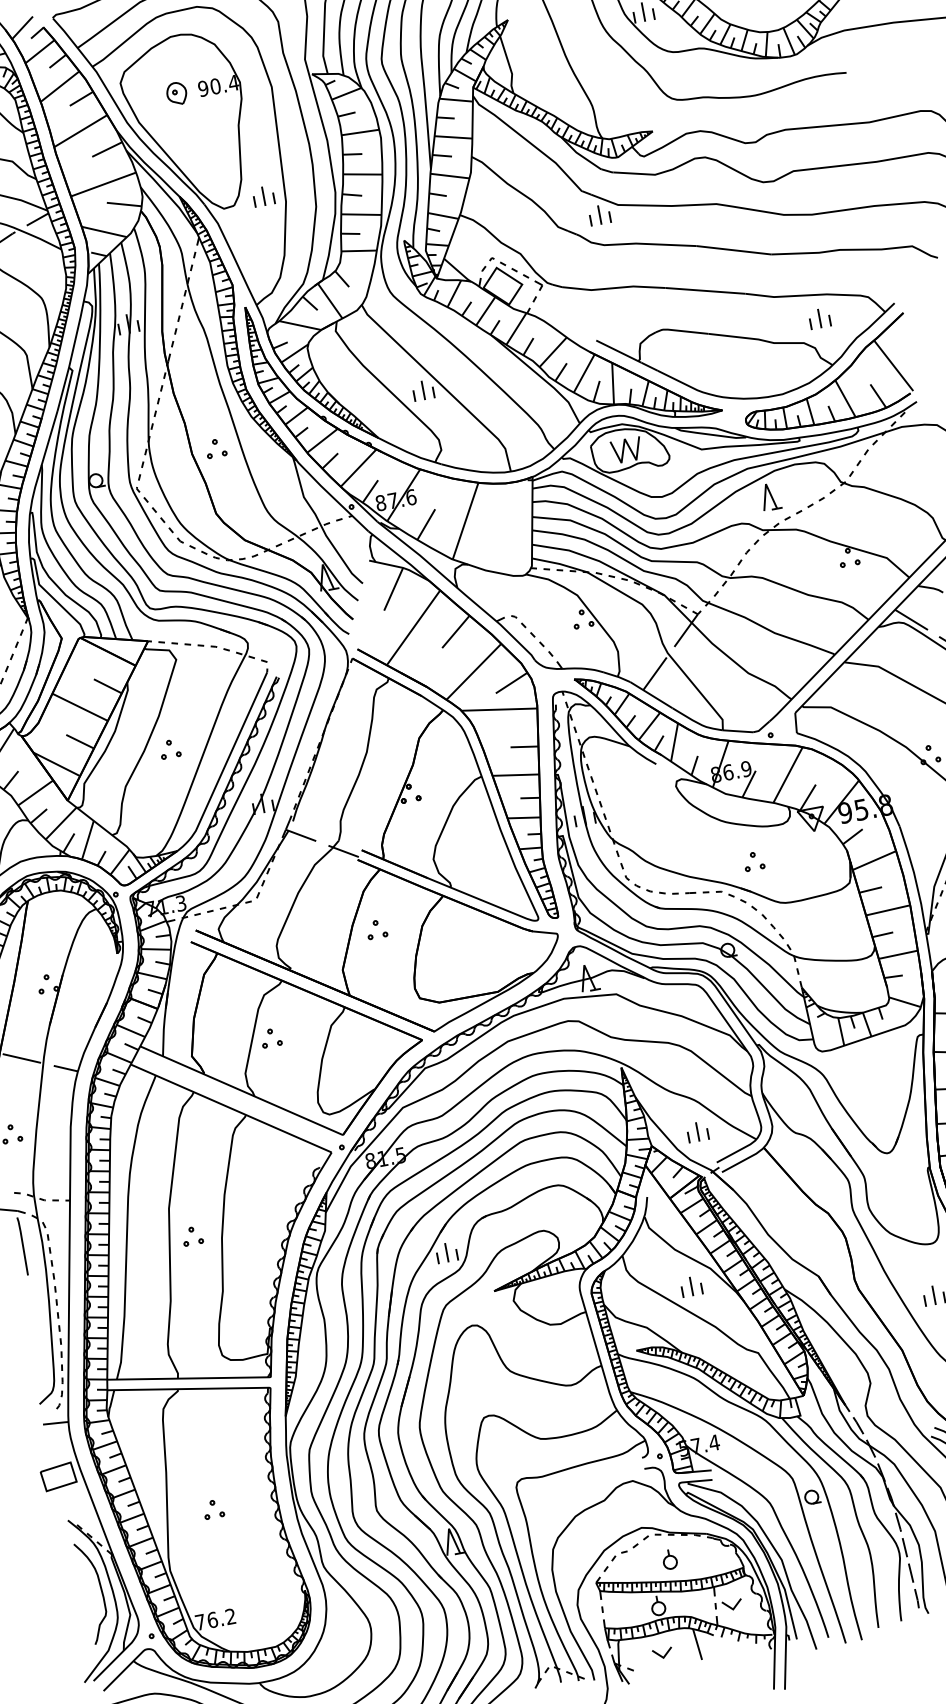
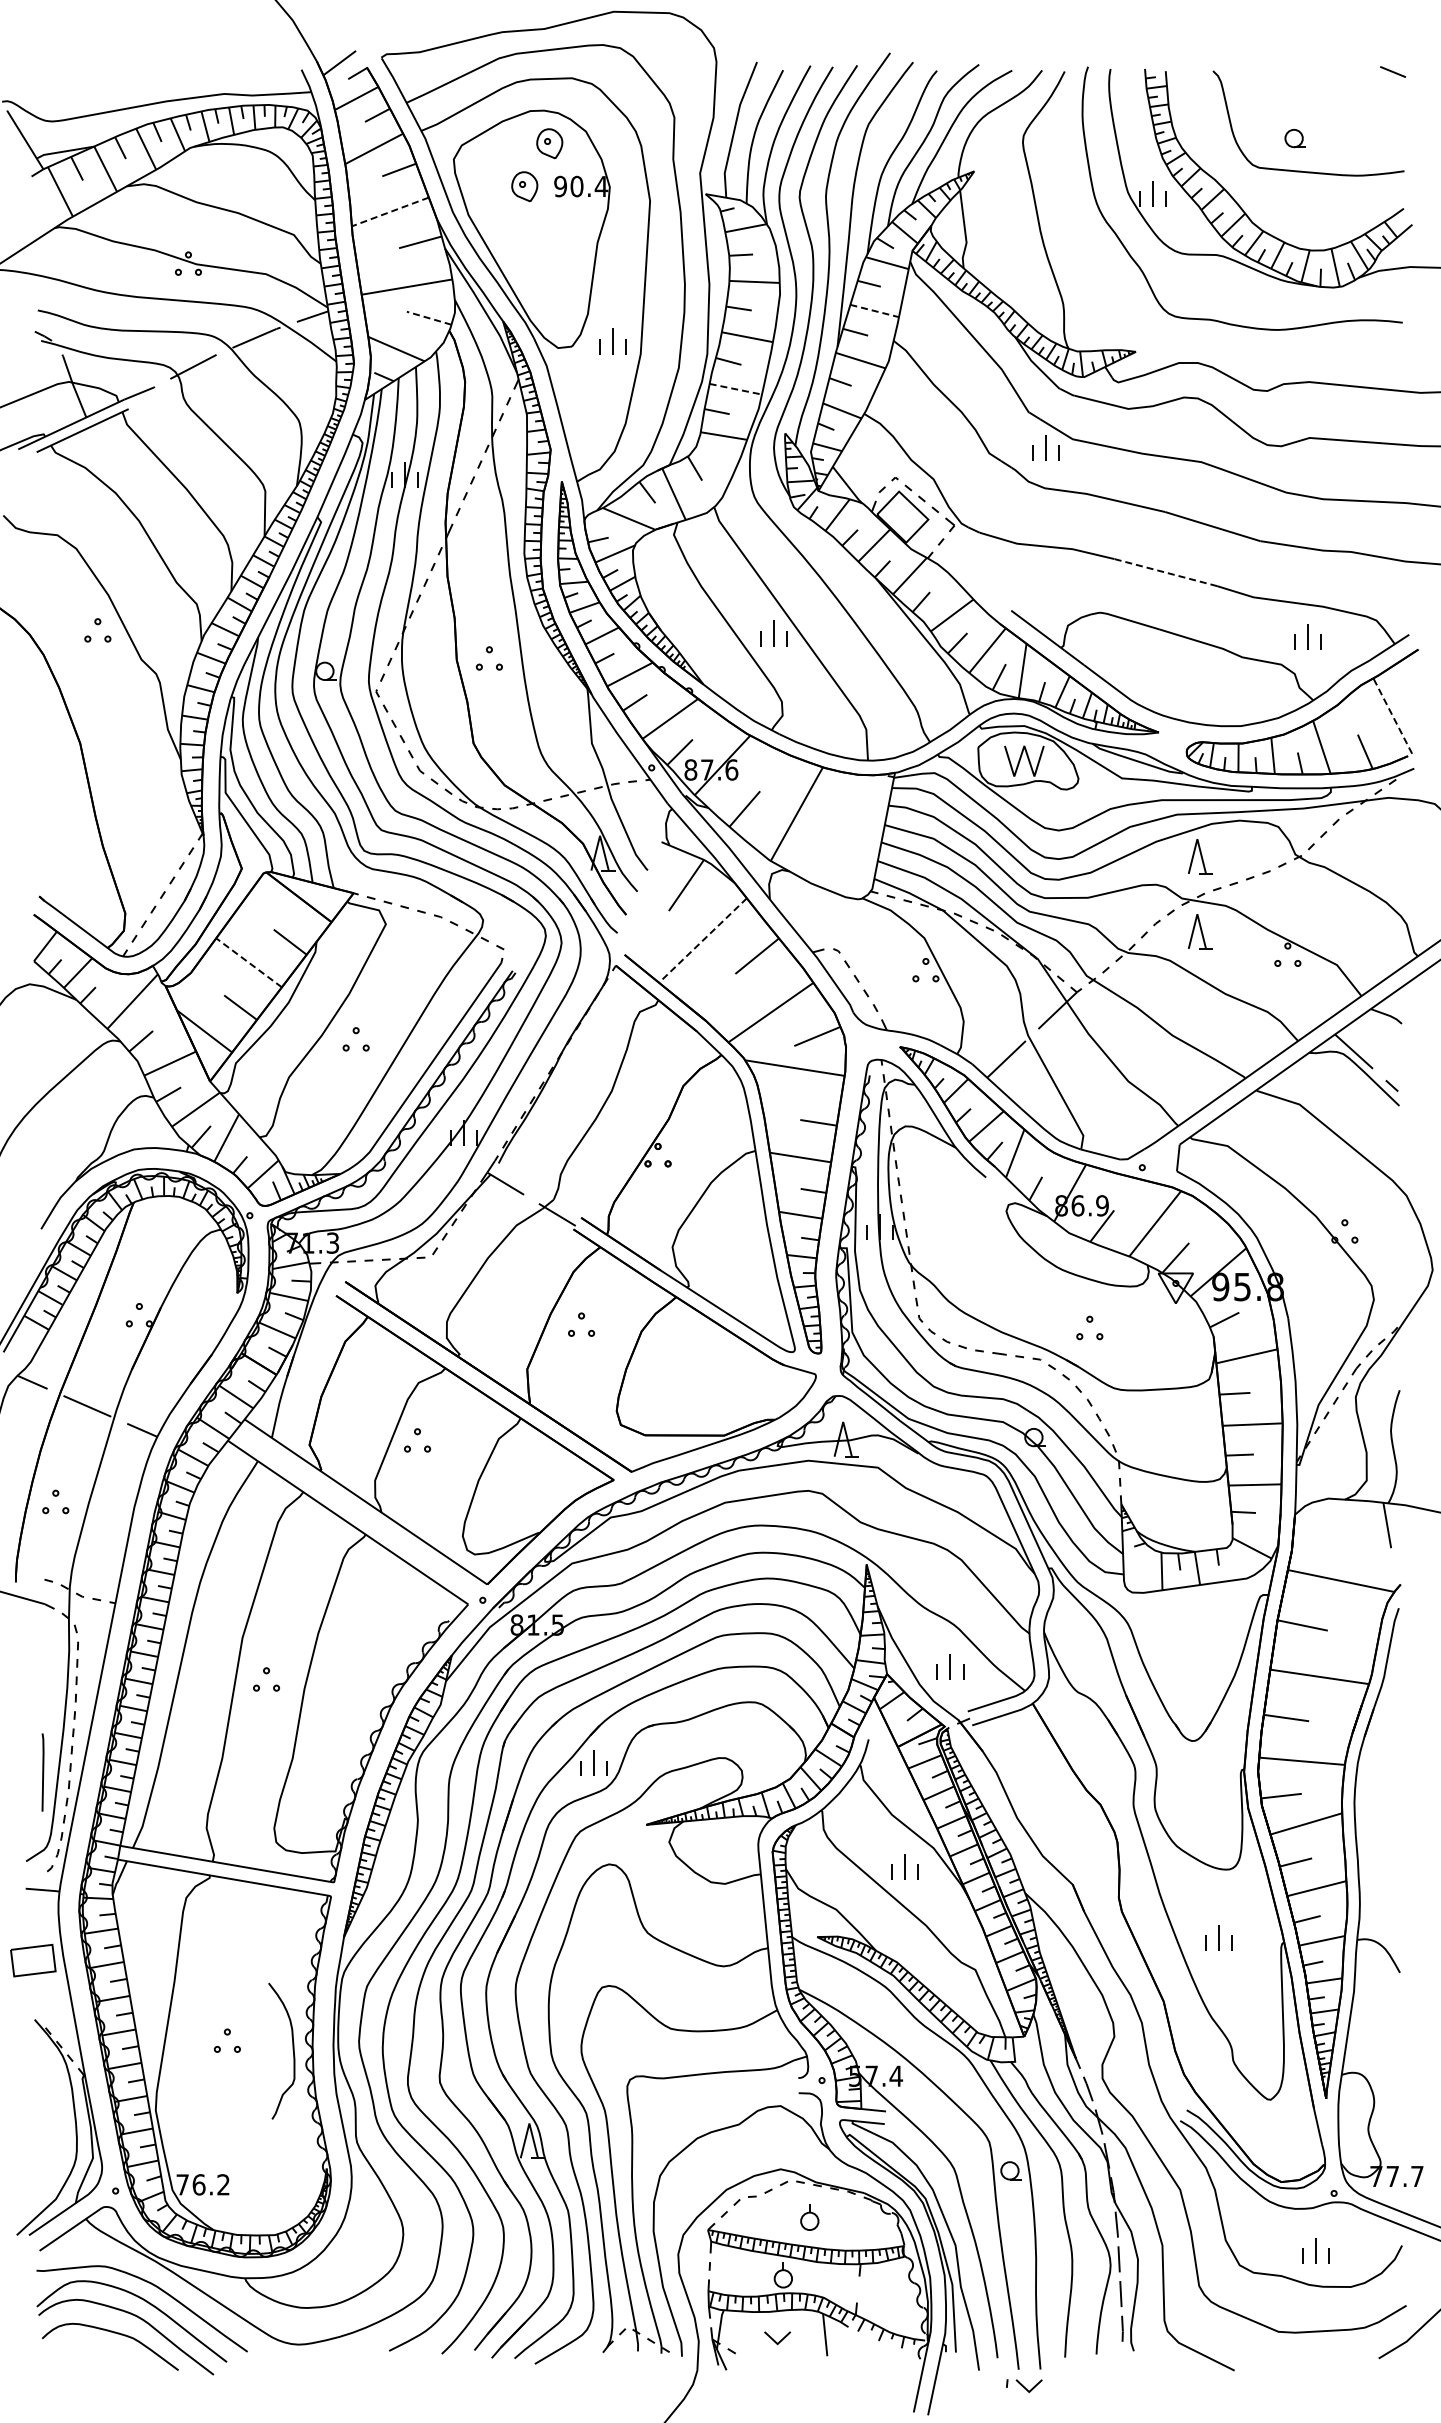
part: (189, 58) -> (549, 143), added
line: (80, 131) -> (389, 212), solid -> dashed
line: (454, 137) -> (875, 311), solid -> dashed
line: (123, 204) -> (428, 318), solid -> dashed
line: (361, 214) -> (735, 389), solid -> dashed
line: (705, 290) -> (1165, 572), solid -> dashed
line: (893, 365) -> (1392, 715), solid -> dashed
part: (781, 552) -> (1200, 931), added
line: (413, 627) -> (702, 940), solid -> dashed
line: (80, 707) -> (249, 962), solid -> dashed
line: (22, 1246) -> (42, 1772), moved
curve: (100, 1590) -> (292, 2050), moved
part: (728, 1605) -> (1024, 2385), moved

